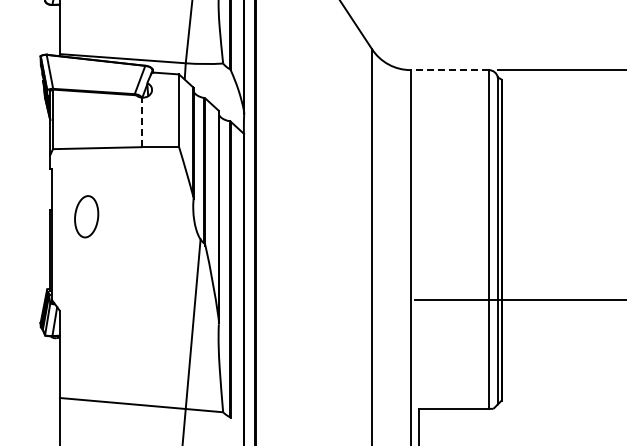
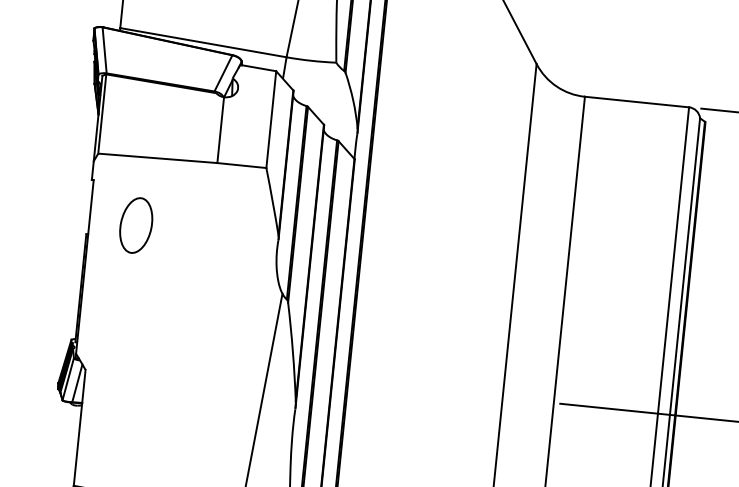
line: (449, 70) -> (636, 102), dashed -> solid
line: (142, 122) -> (220, 130), dashed -> solid
part: (86, 216) -> (136, 225), moved

